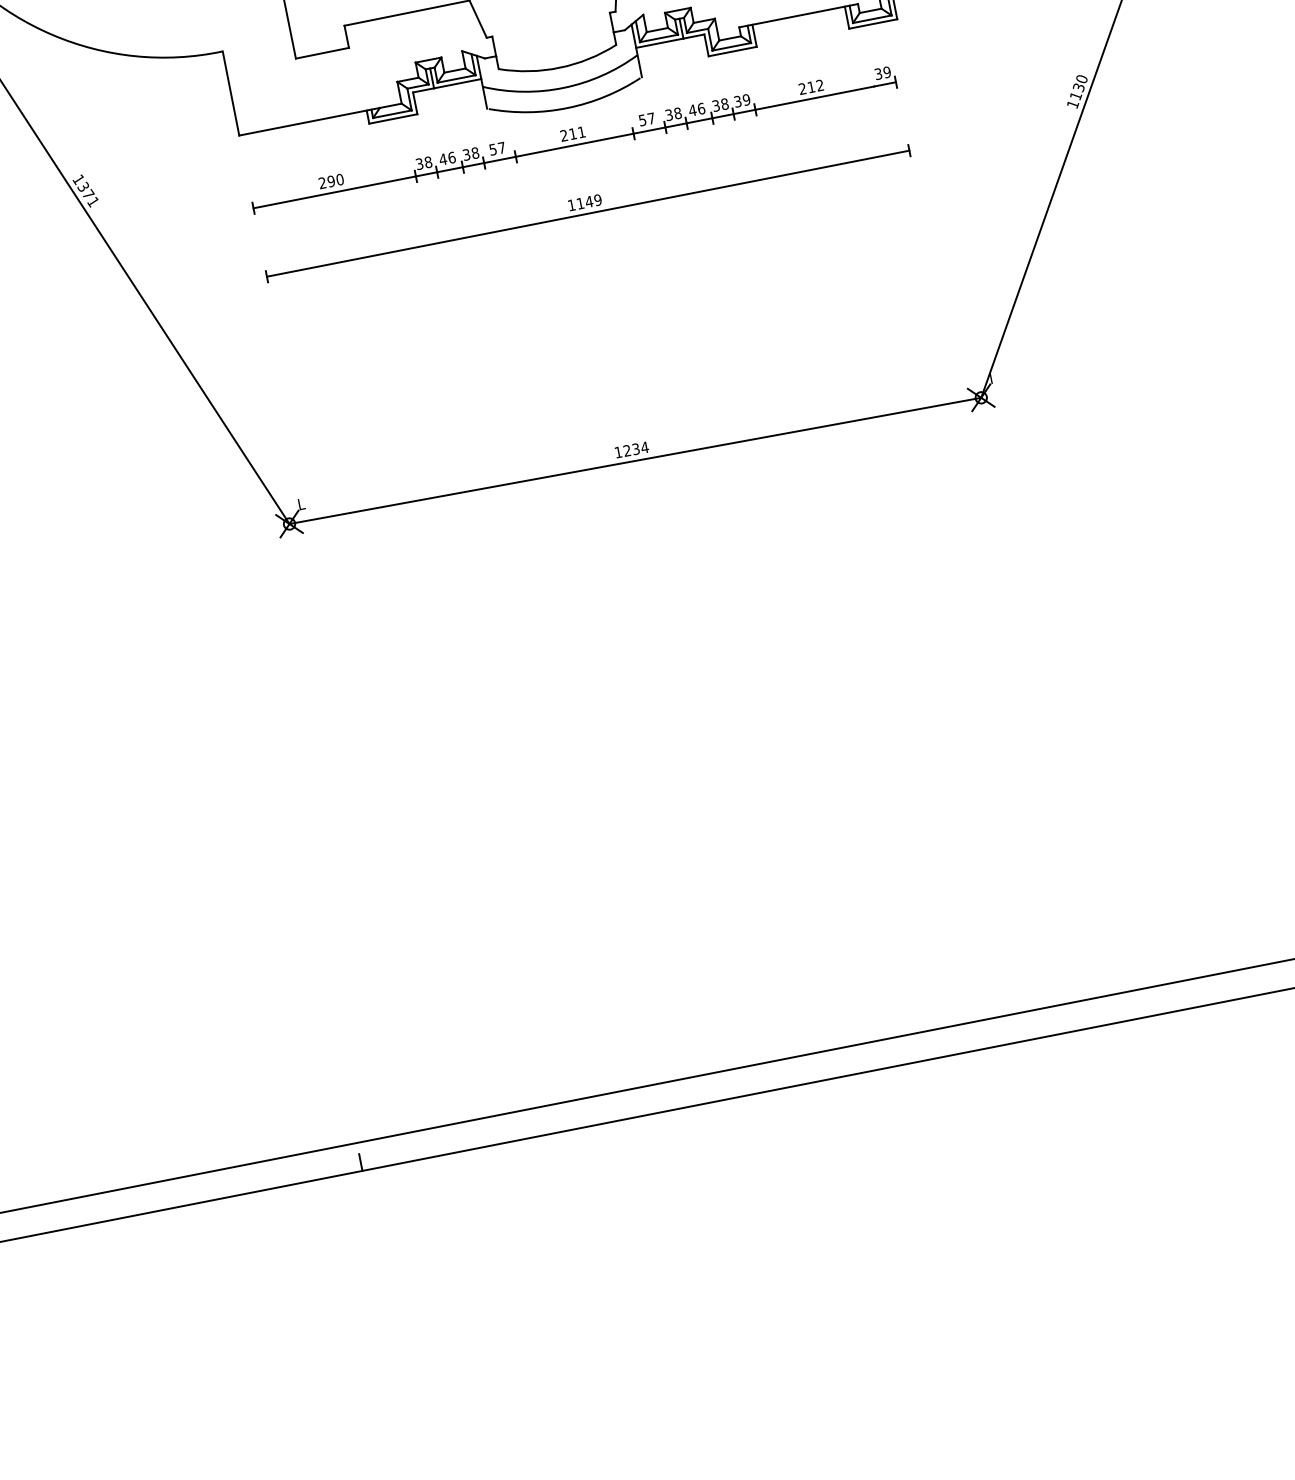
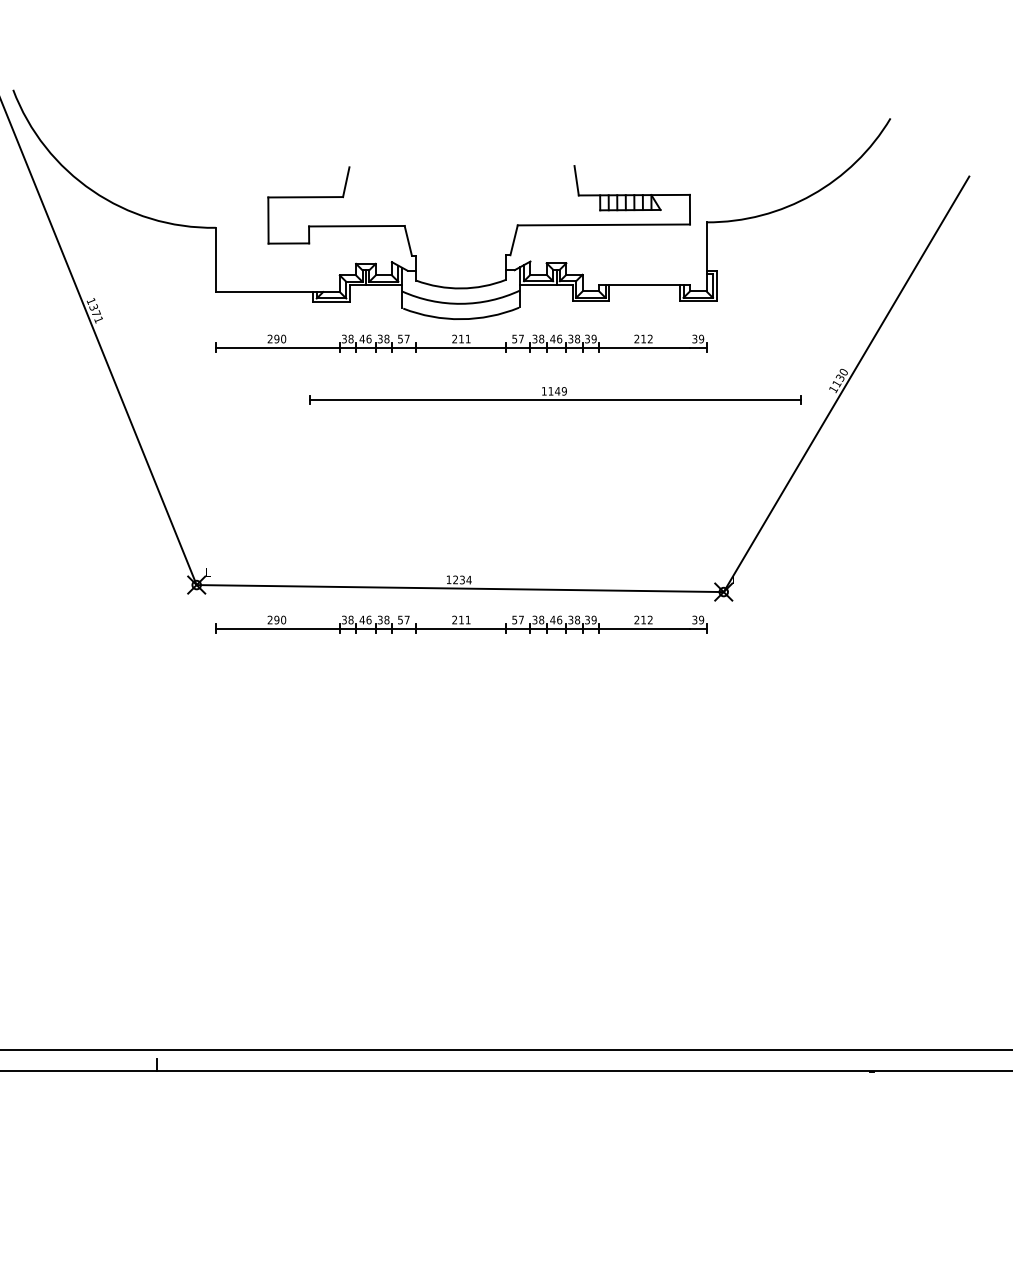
part: (587, 207) -> (555, 395), moved
part: (646, 507) -> (461, 624), added

